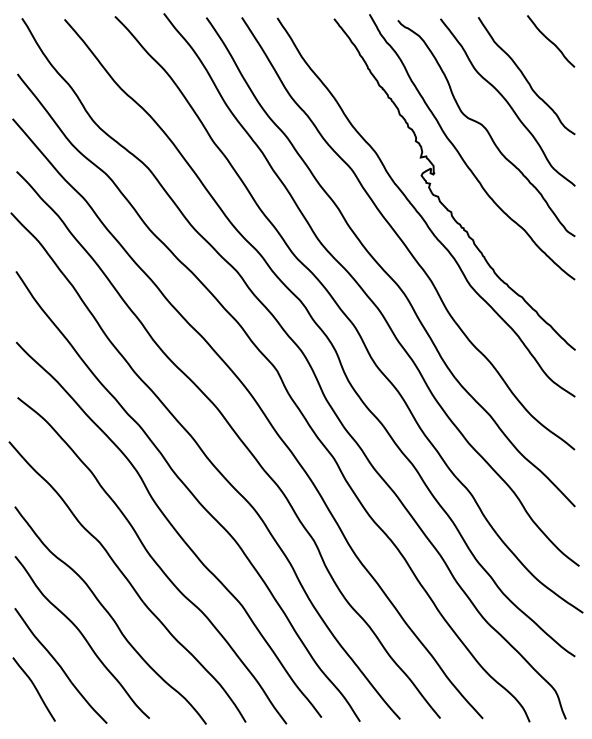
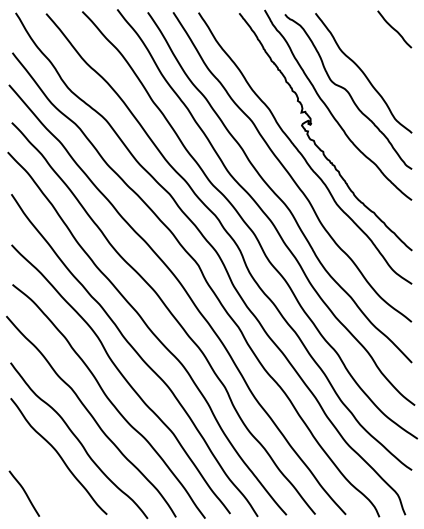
curve: (525, 76) -> (376, 54), removed
curve: (60, 665) -> (43, 476), removed

